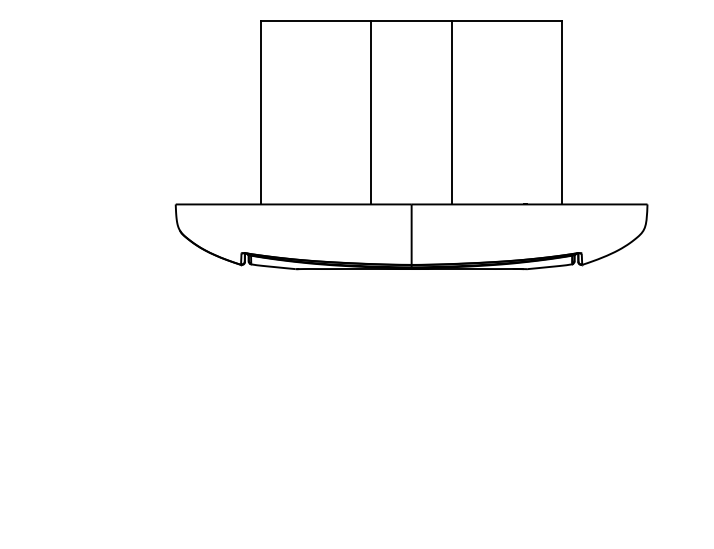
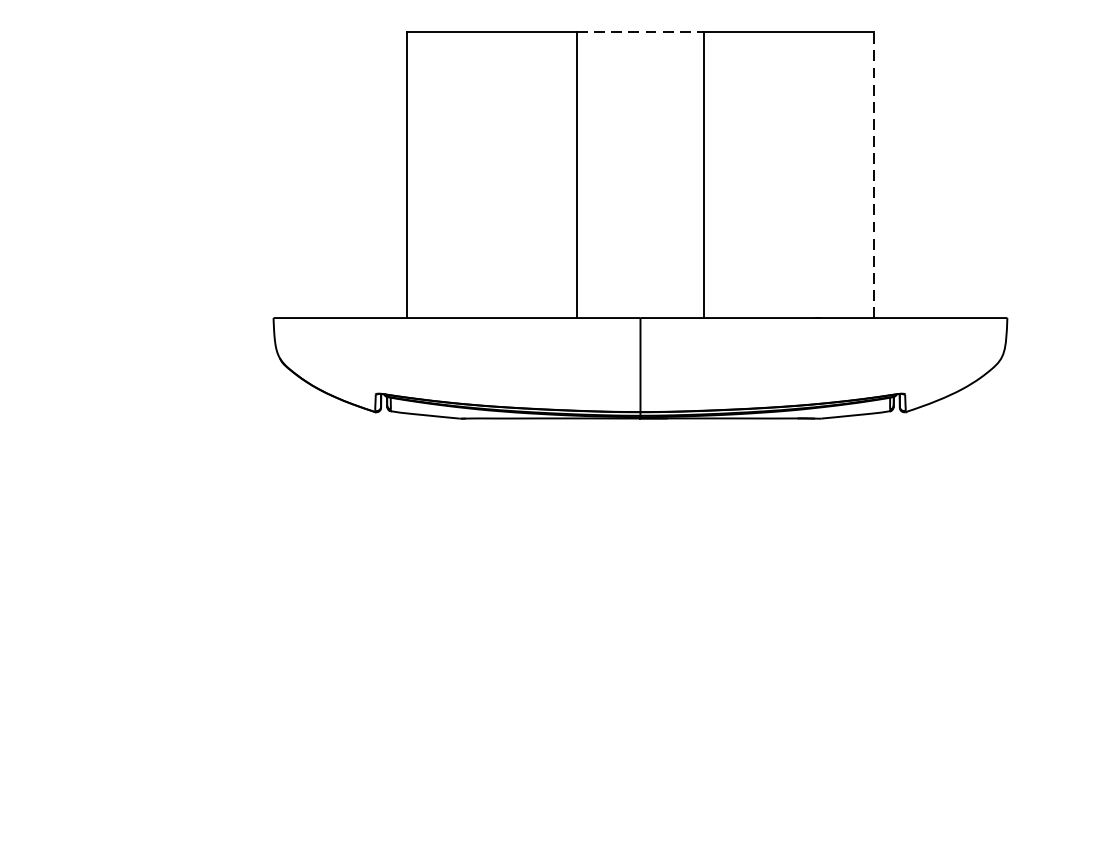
line: (411, 20) -> (640, 31), solid -> dashed
line: (561, 112) -> (873, 175), solid -> dashed

